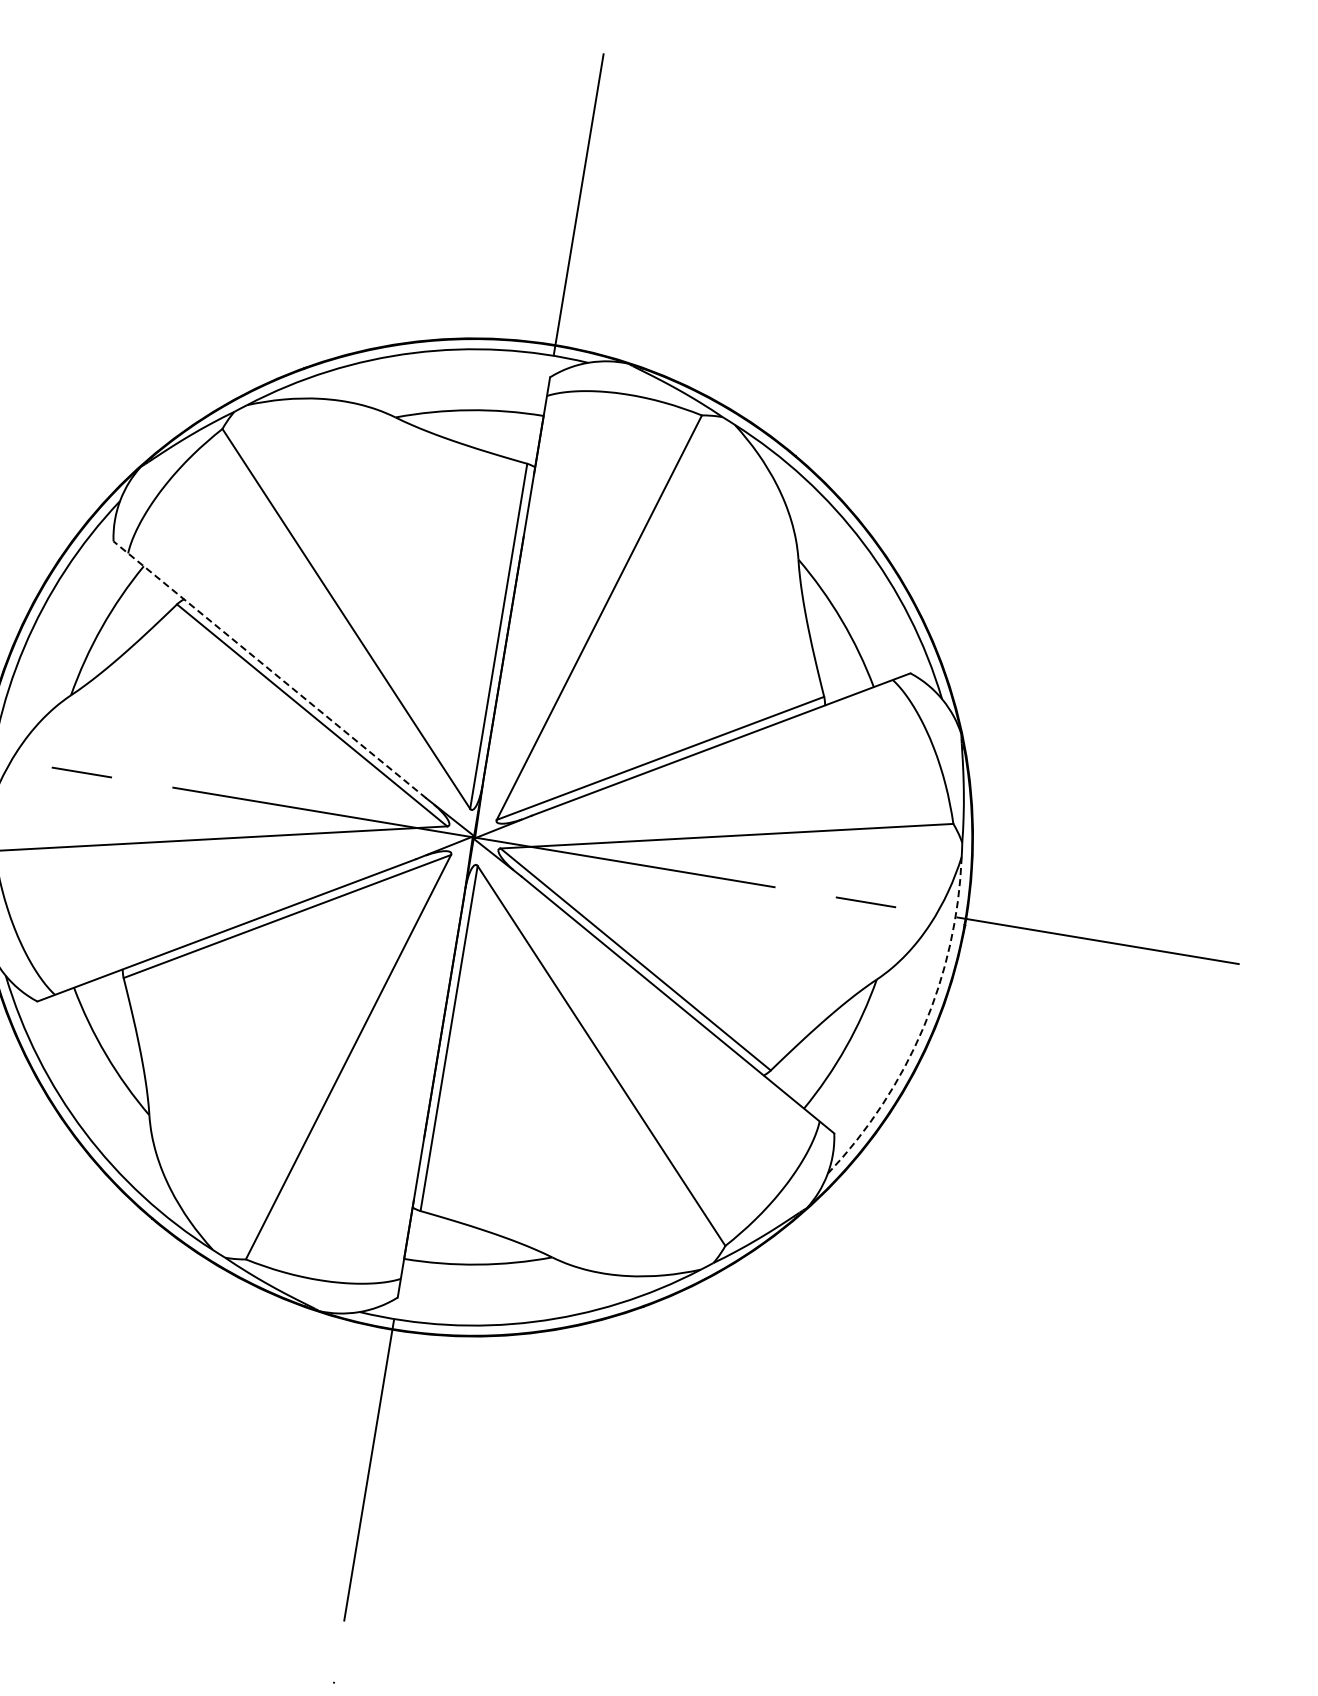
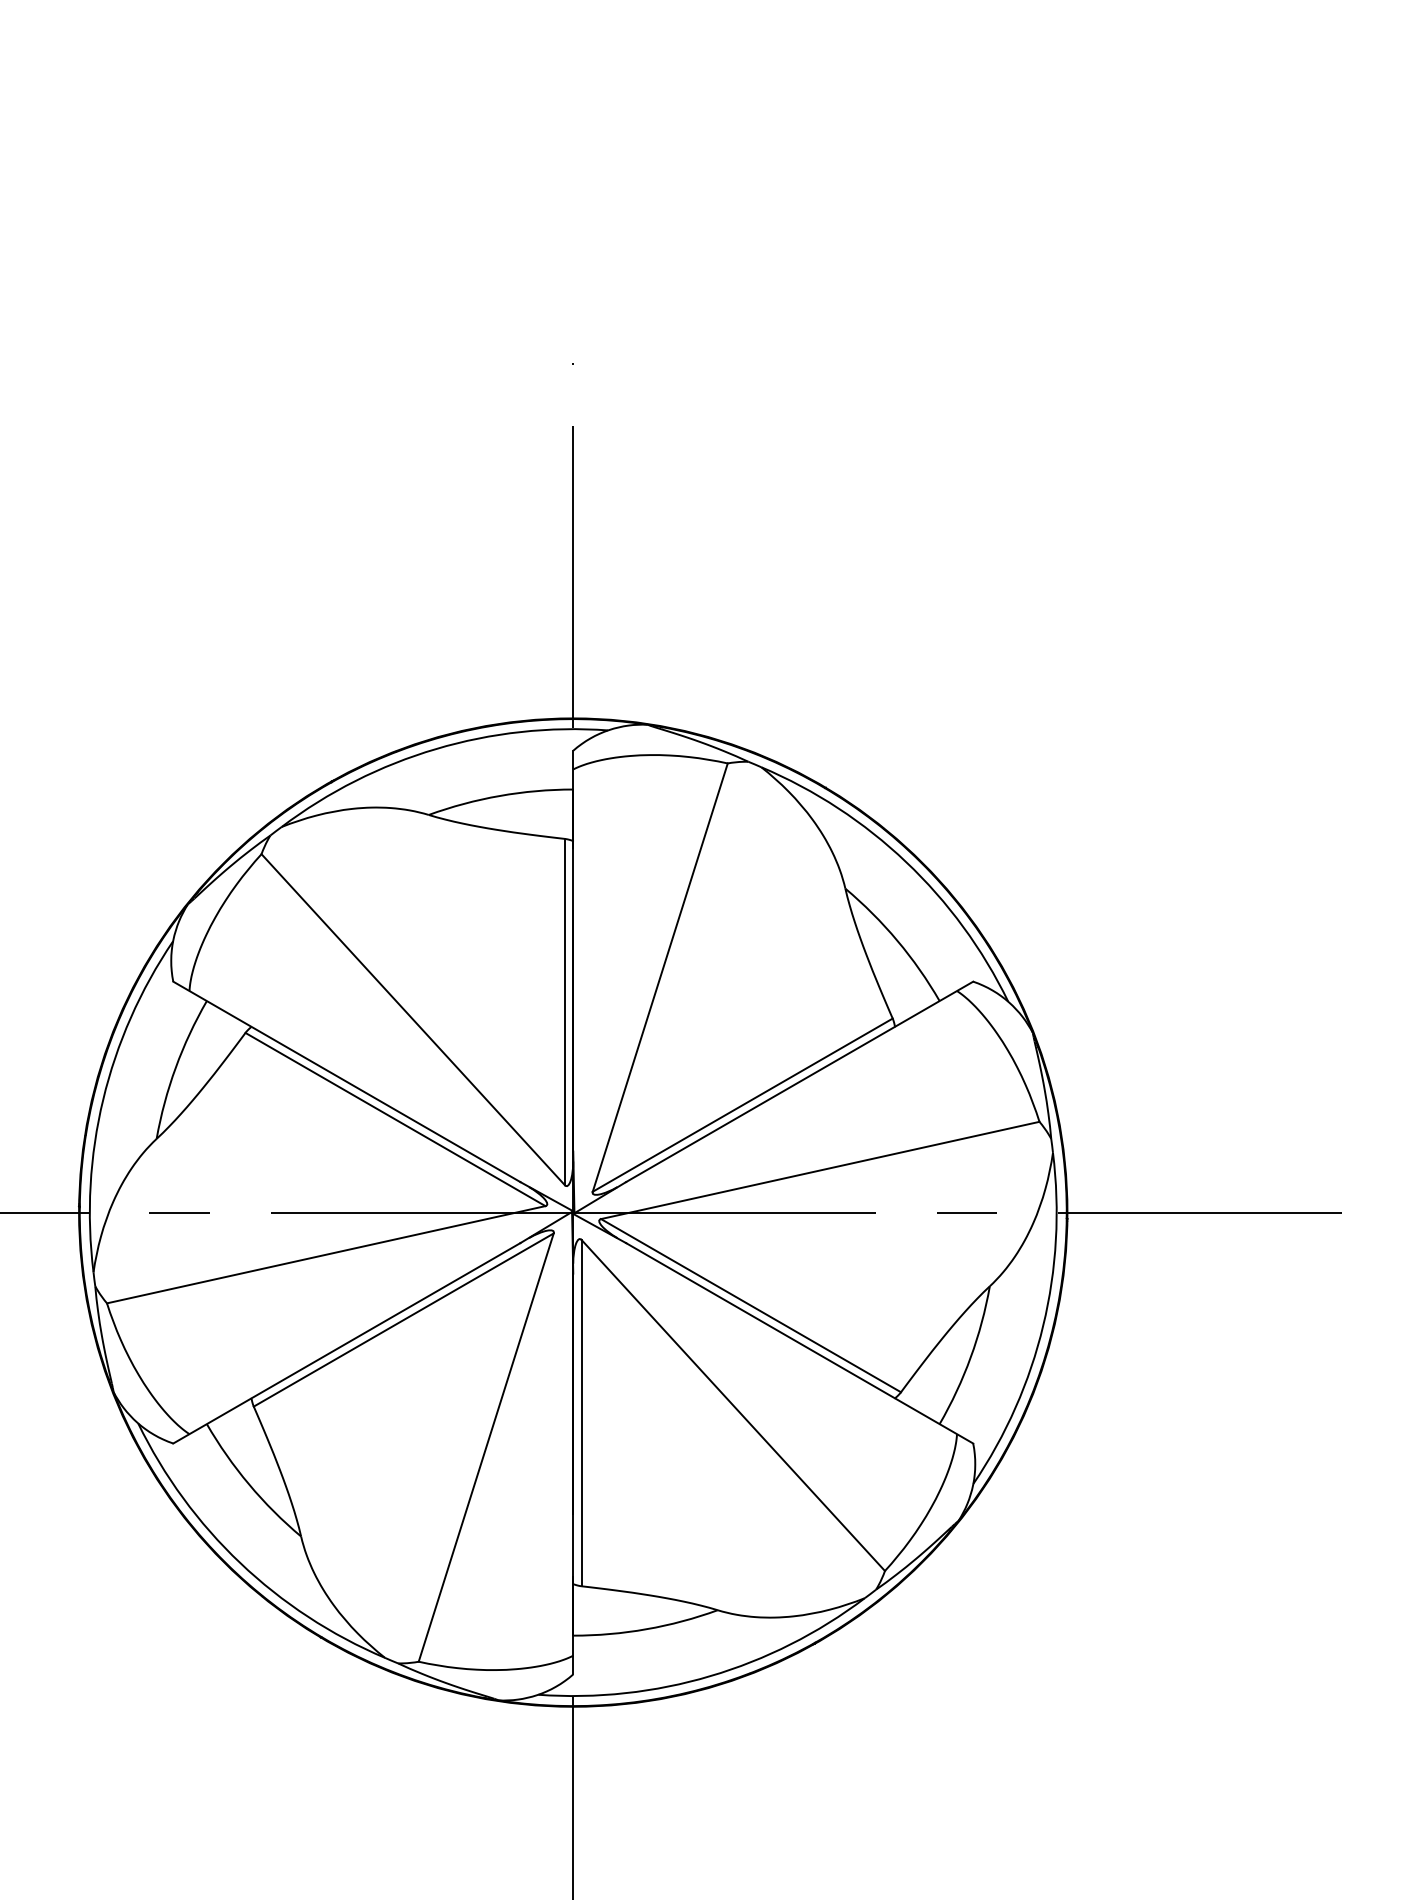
line: (269, 669) -> (346, 1081), dashed -> solid
arc: (923, 1027) -> (1043, 1325), dashed -> solid

